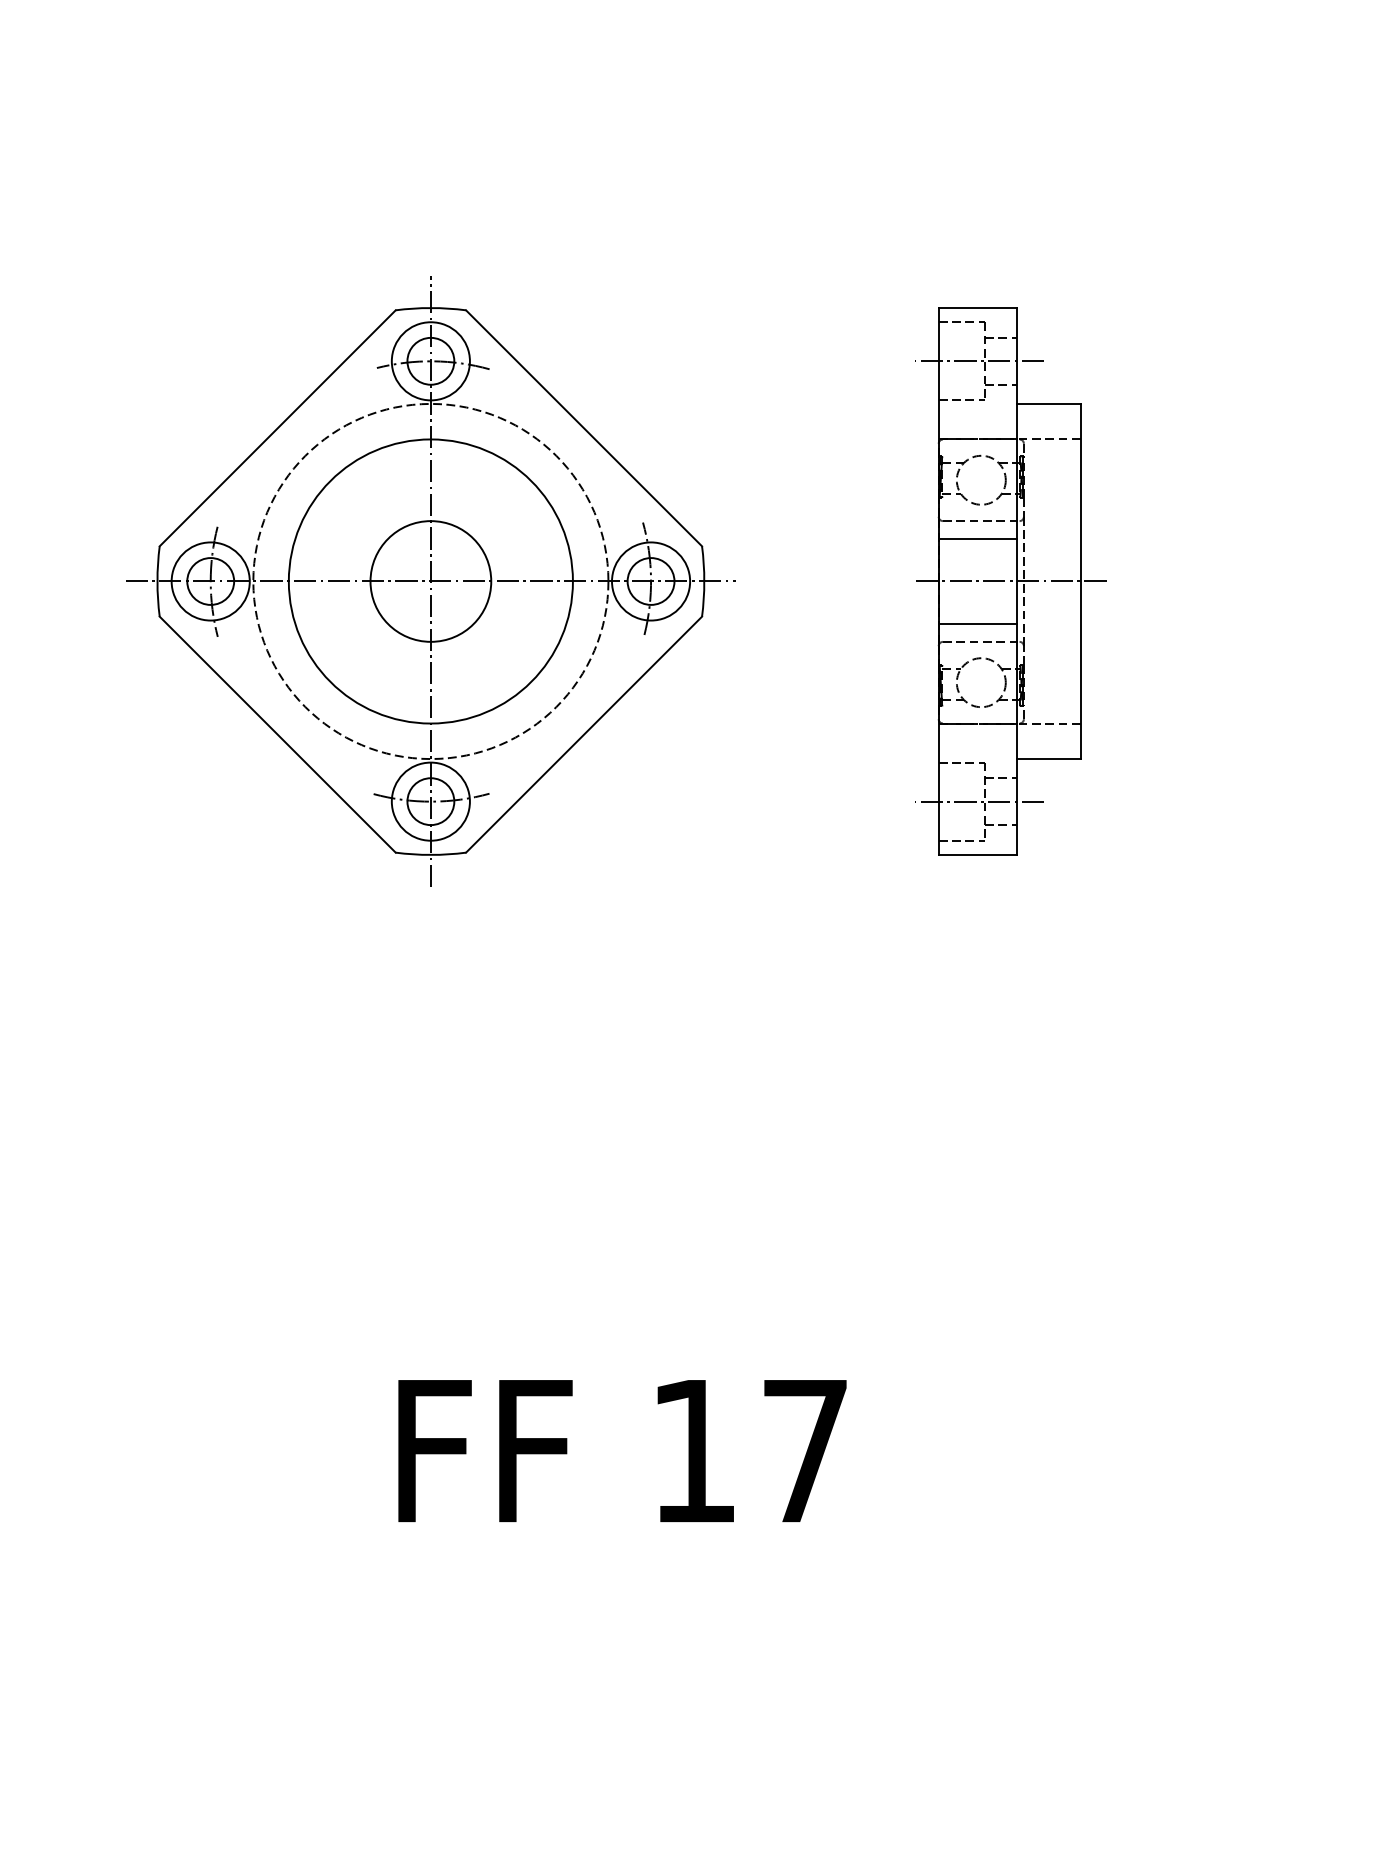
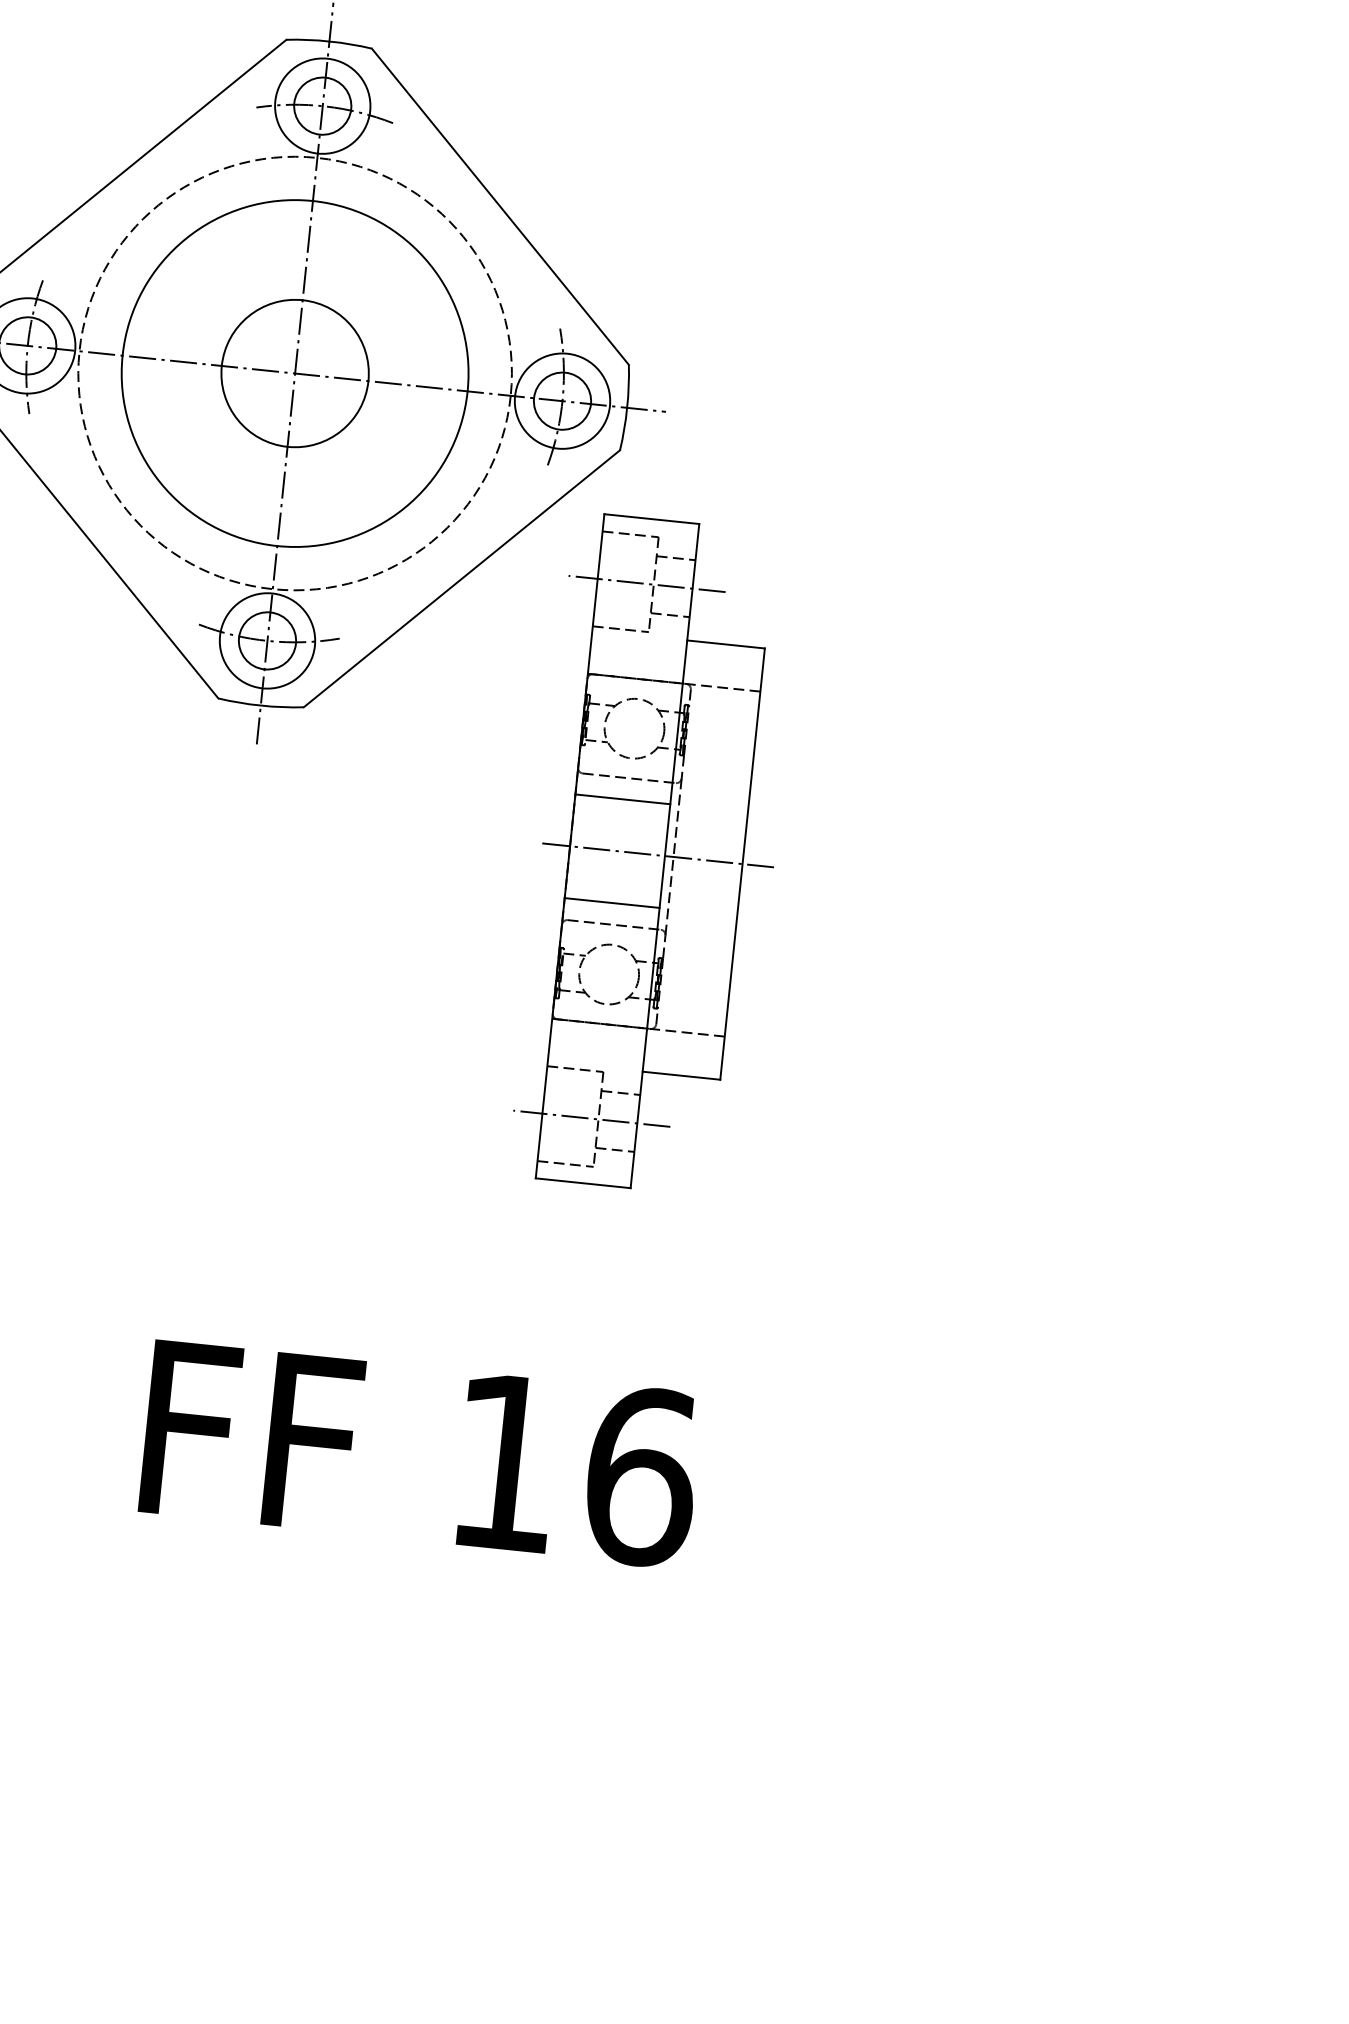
part: (1010, 581) -> (657, 855), moved
text: (806, 1450) -> (642, 1476), 17 -> 16

